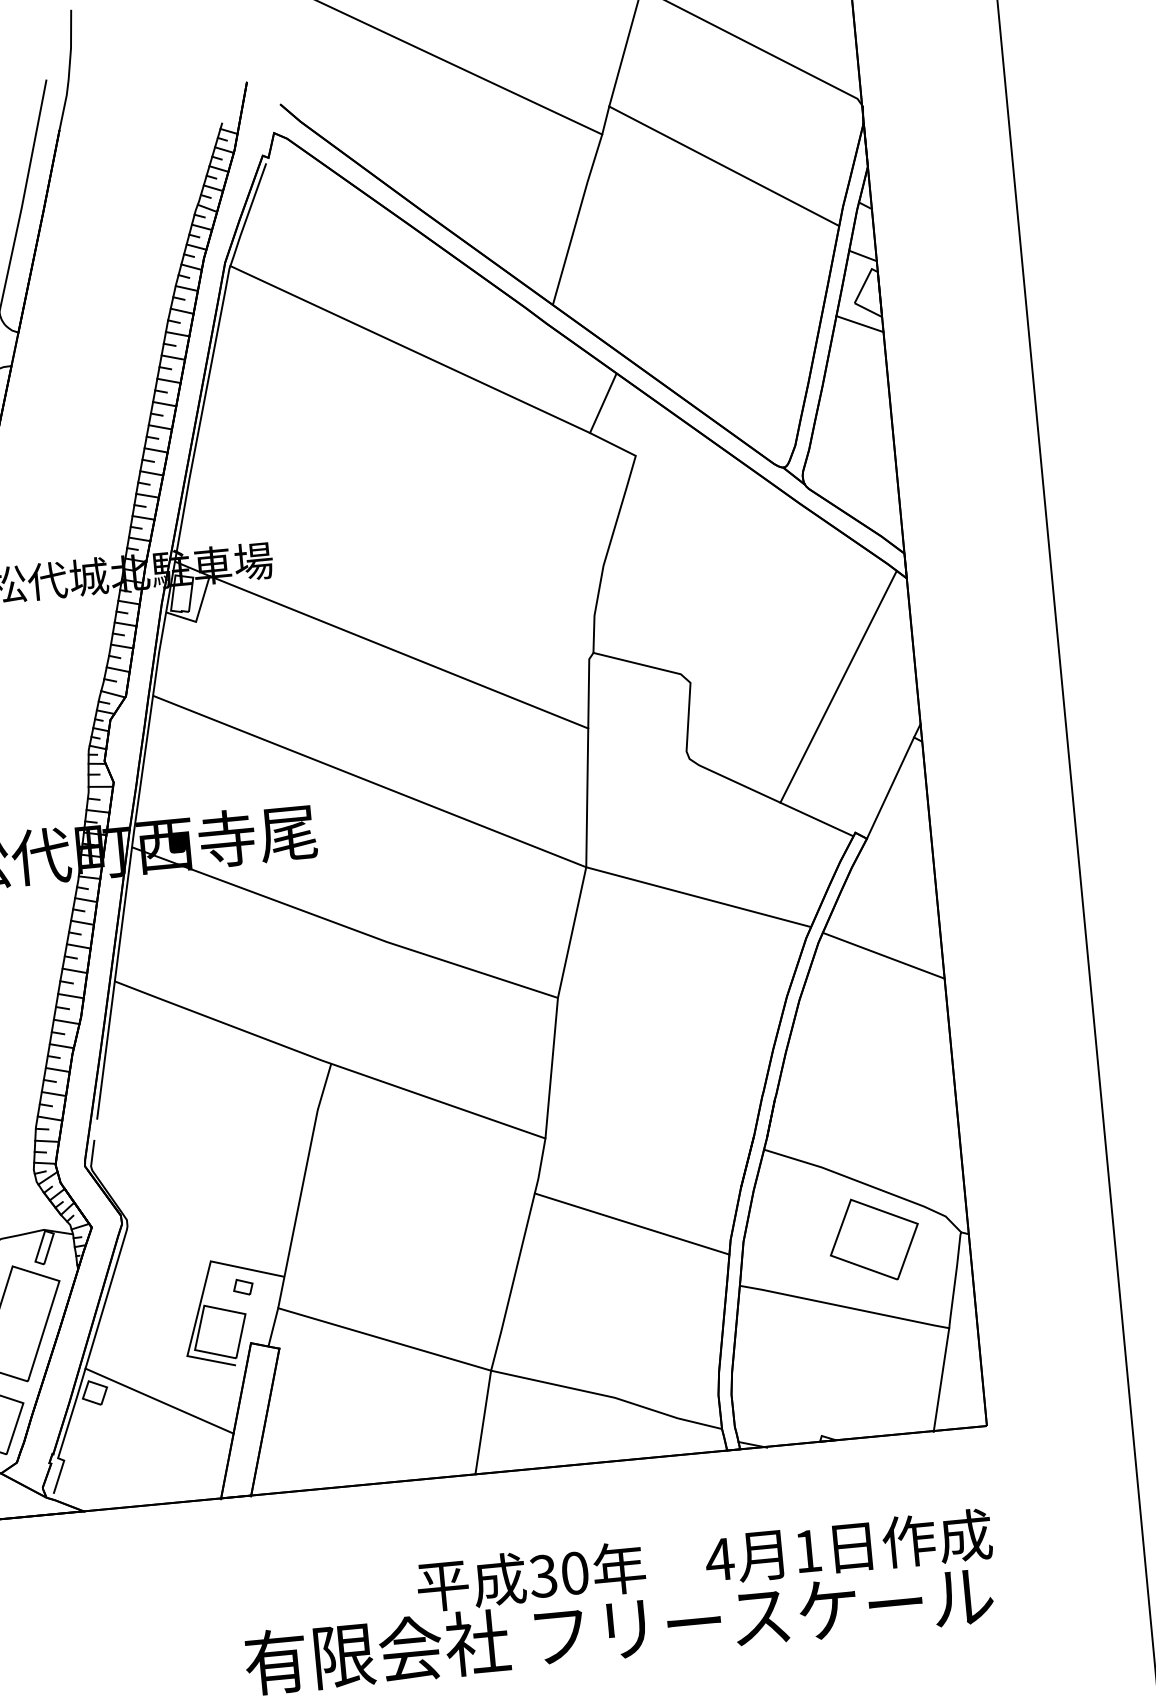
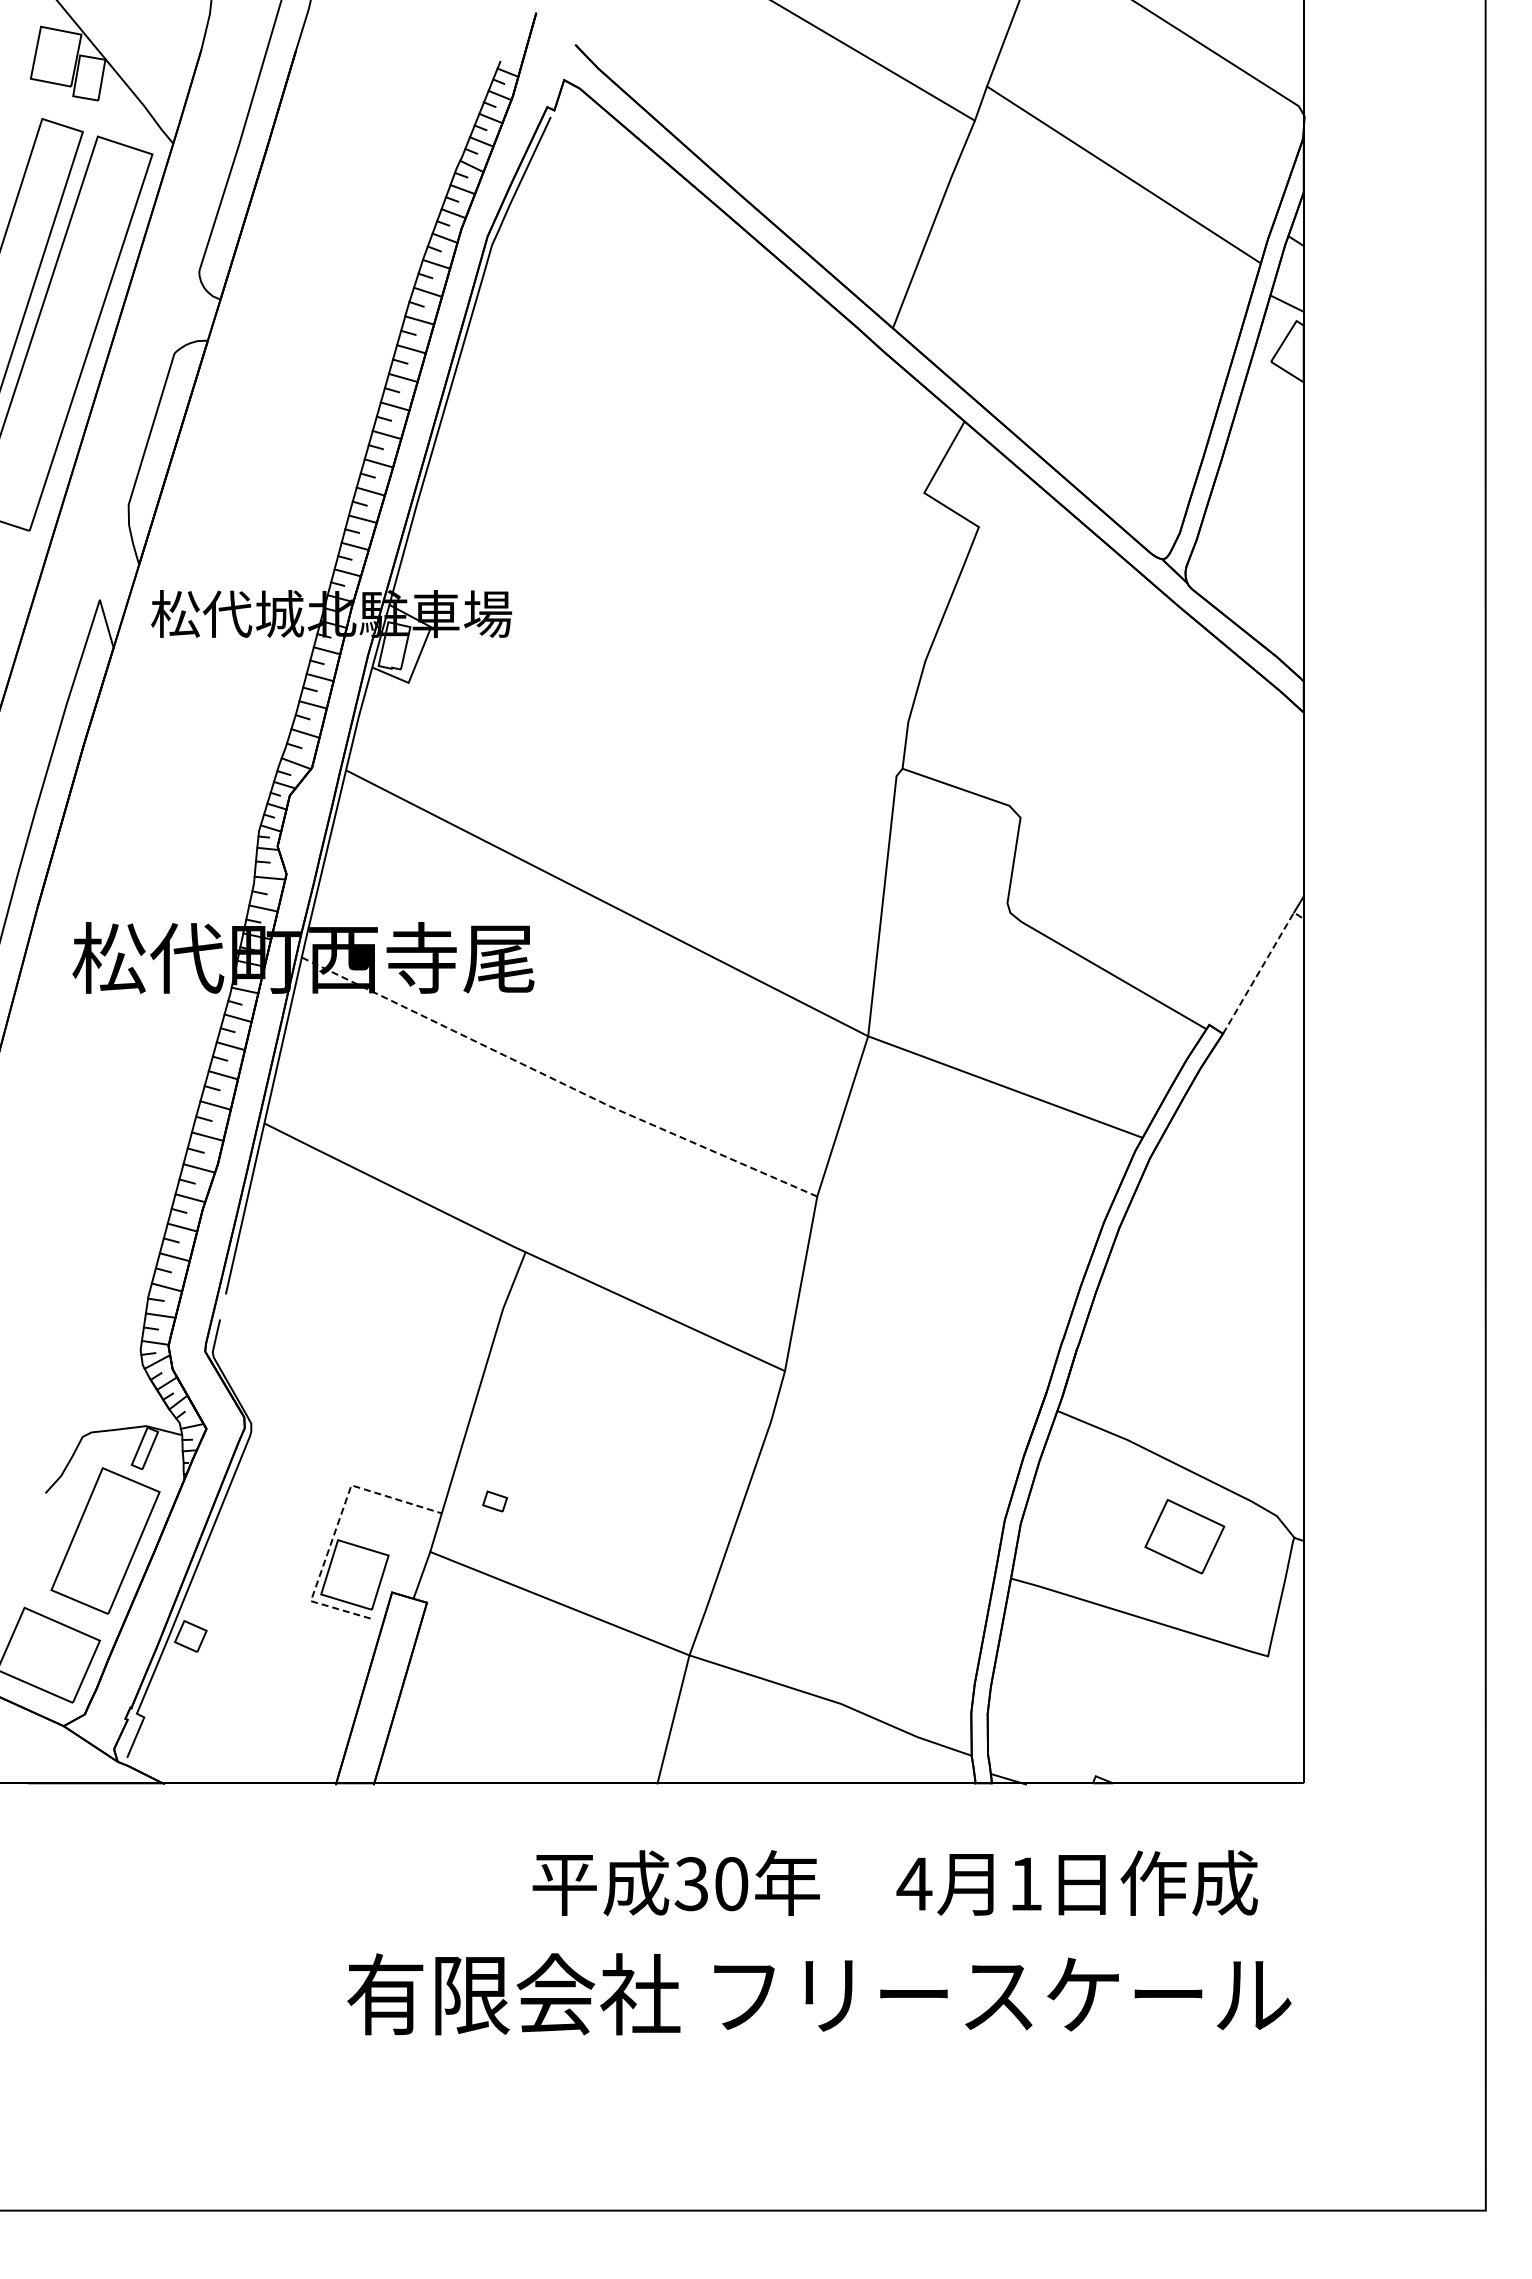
line: (859, 324) -> (1274, 388), removed
line: (409, 349) -> (708, 367), removed
line: (399, 651) -> (659, 744), removed
line: (838, 686) -> (1205, 839), removed
line: (892, 783) -> (1261, 967), solid -> dashed
line: (343, 926) -> (557, 1081), solid -> dashed
line: (883, 955) -> (1229, 1182), removed
line: (632, 1224) -> (883, 1488), removed
part: (874, 1239) -> (1184, 1536), size x0.7
part: (243, 1287) -> (495, 1501), moved
line: (202, 1295) -> (336, 1527), solid -> dashed
line: (941, 1380) -> (1252, 1720), removed
line: (159, 1400) -> (270, 1653), removed
text: (703, 1560) -> (894, 1883), moved

